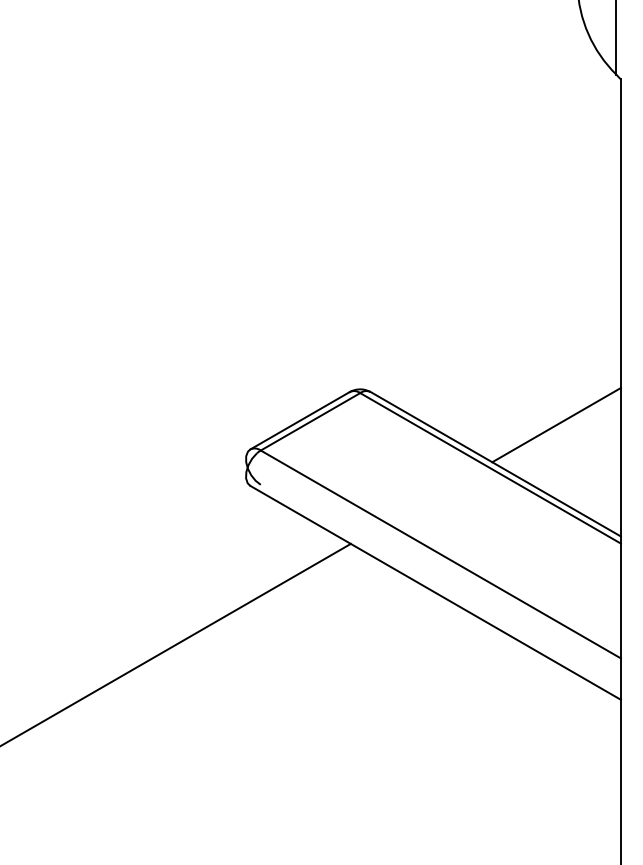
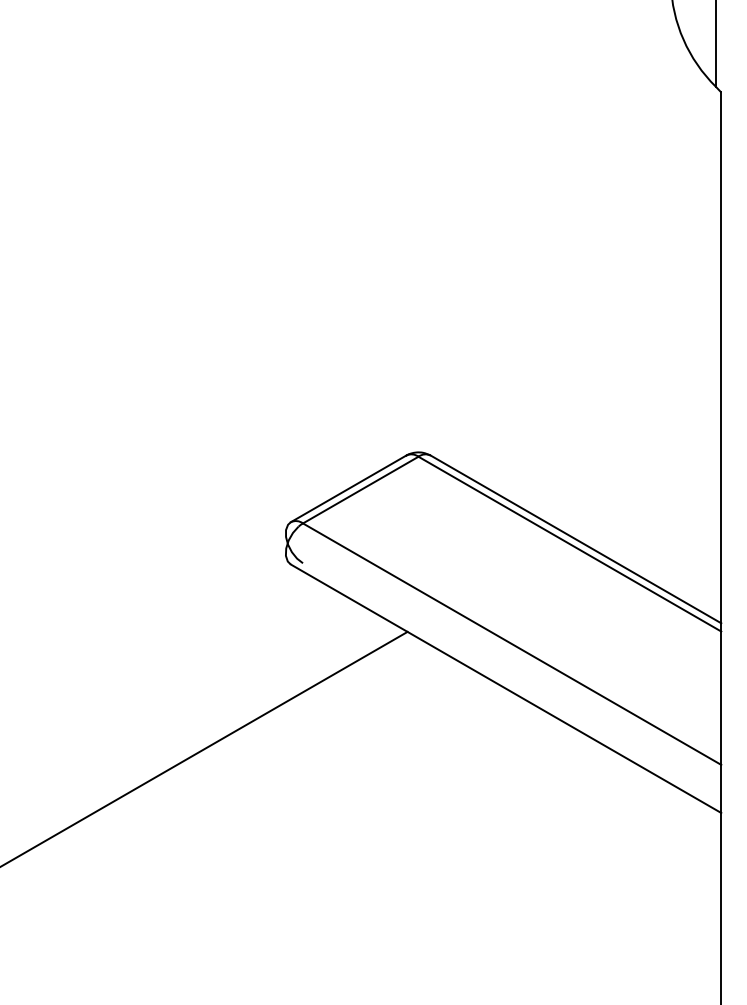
line: (556, 424) -> (646, 493), removed

